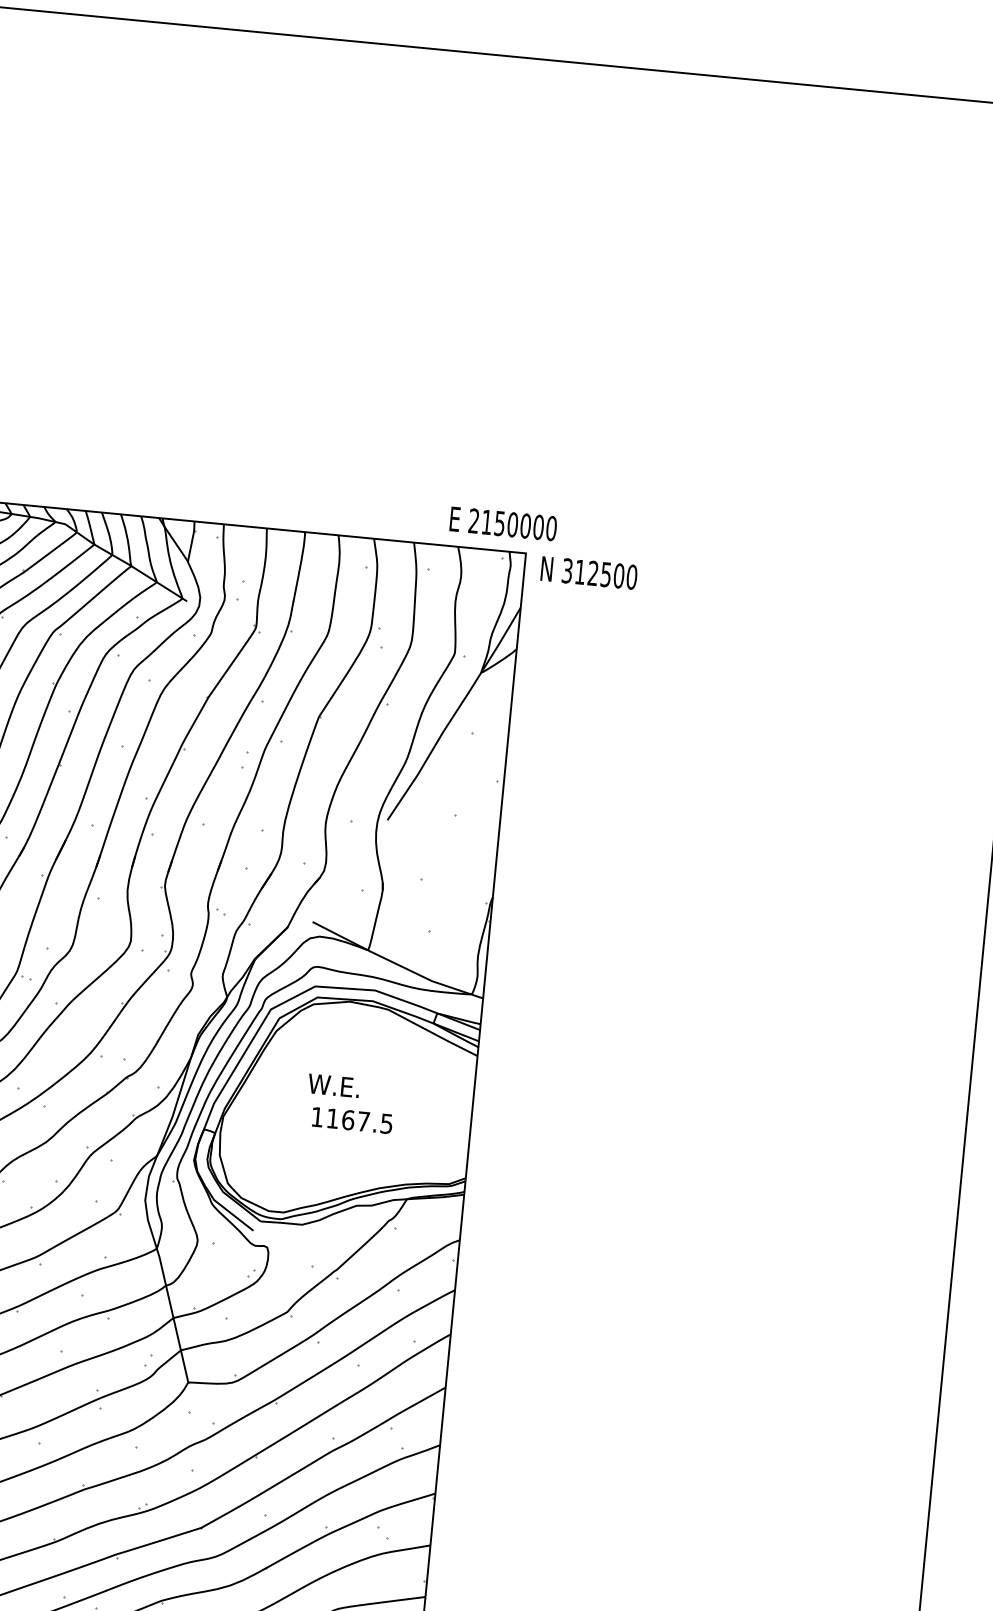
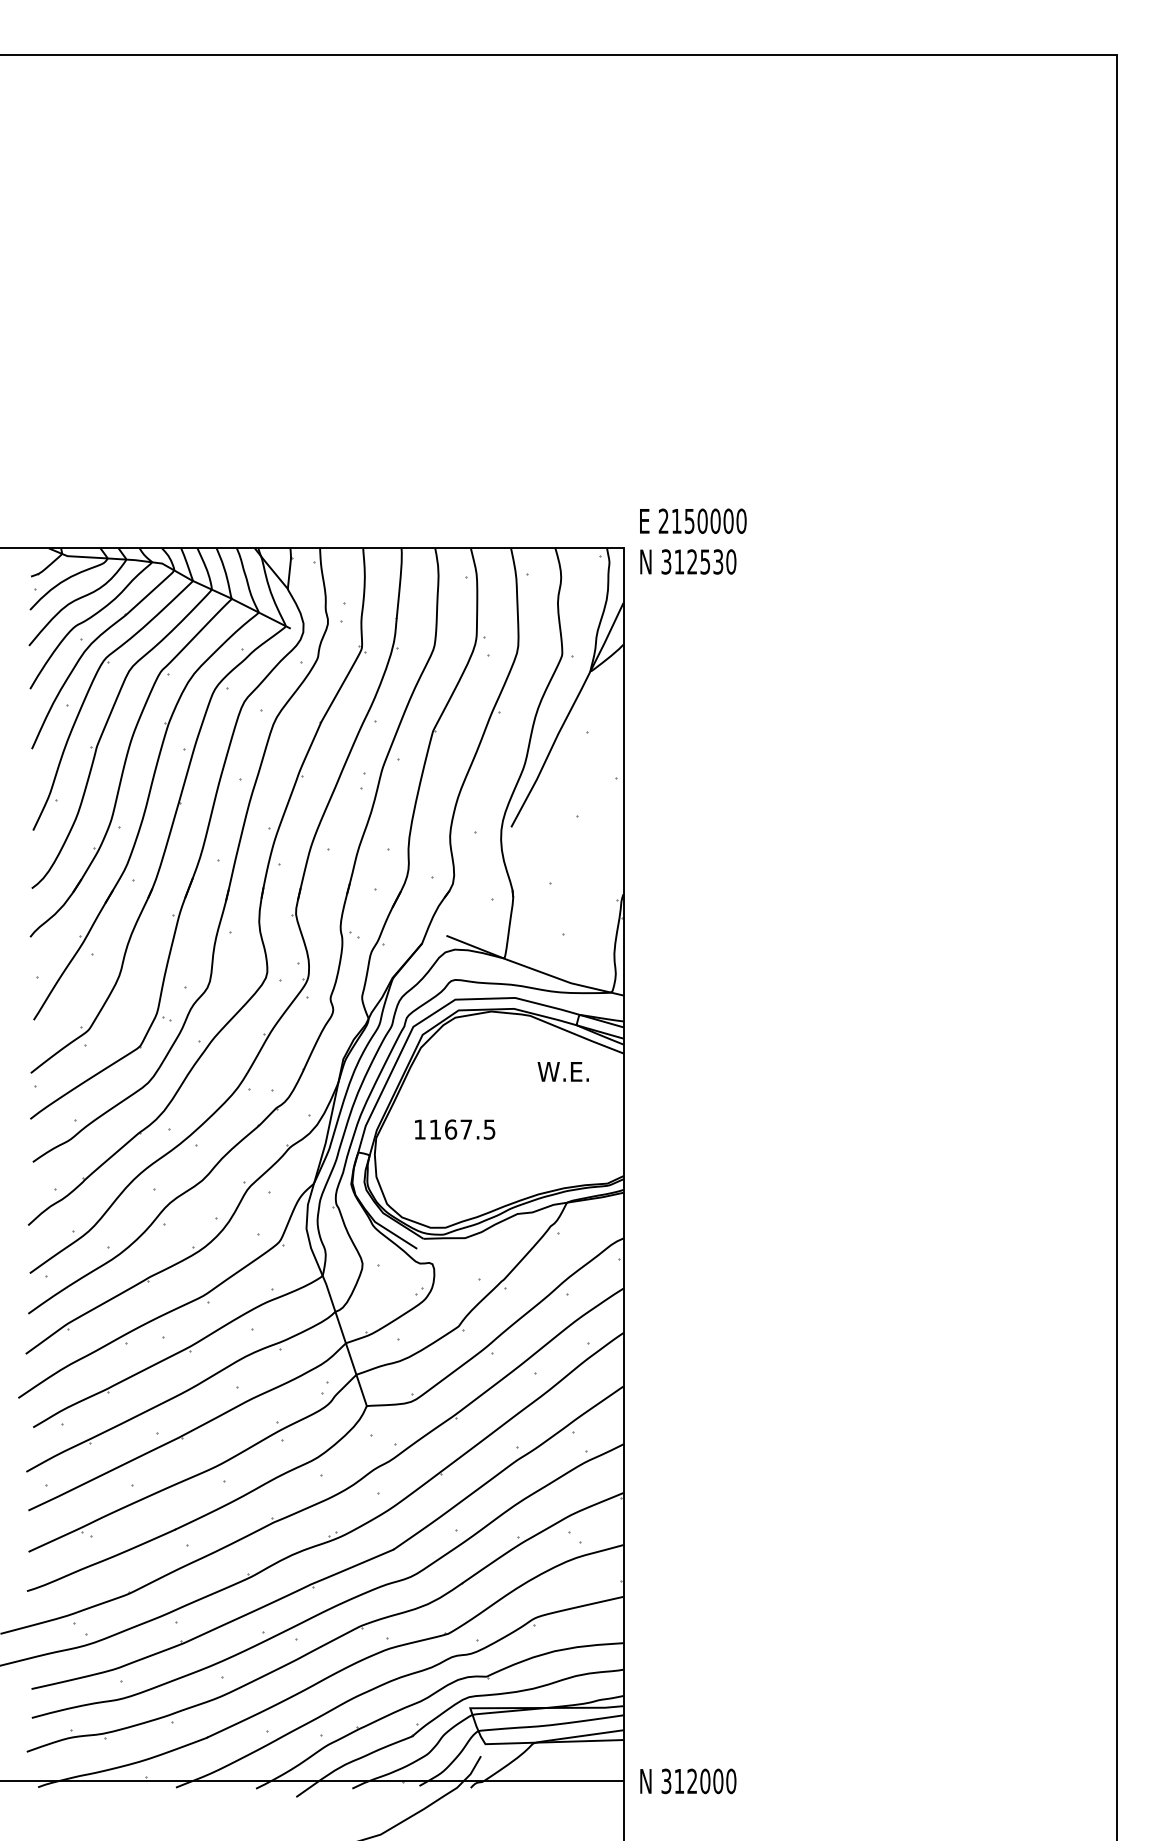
text: (503, 523) -> (693, 520), moved
text: (619, 575) -> (718, 561), 312500 -> 312530
text: (333, 1085) -> (562, 1071), moved
text: (352, 1120) -> (455, 1129), moved

